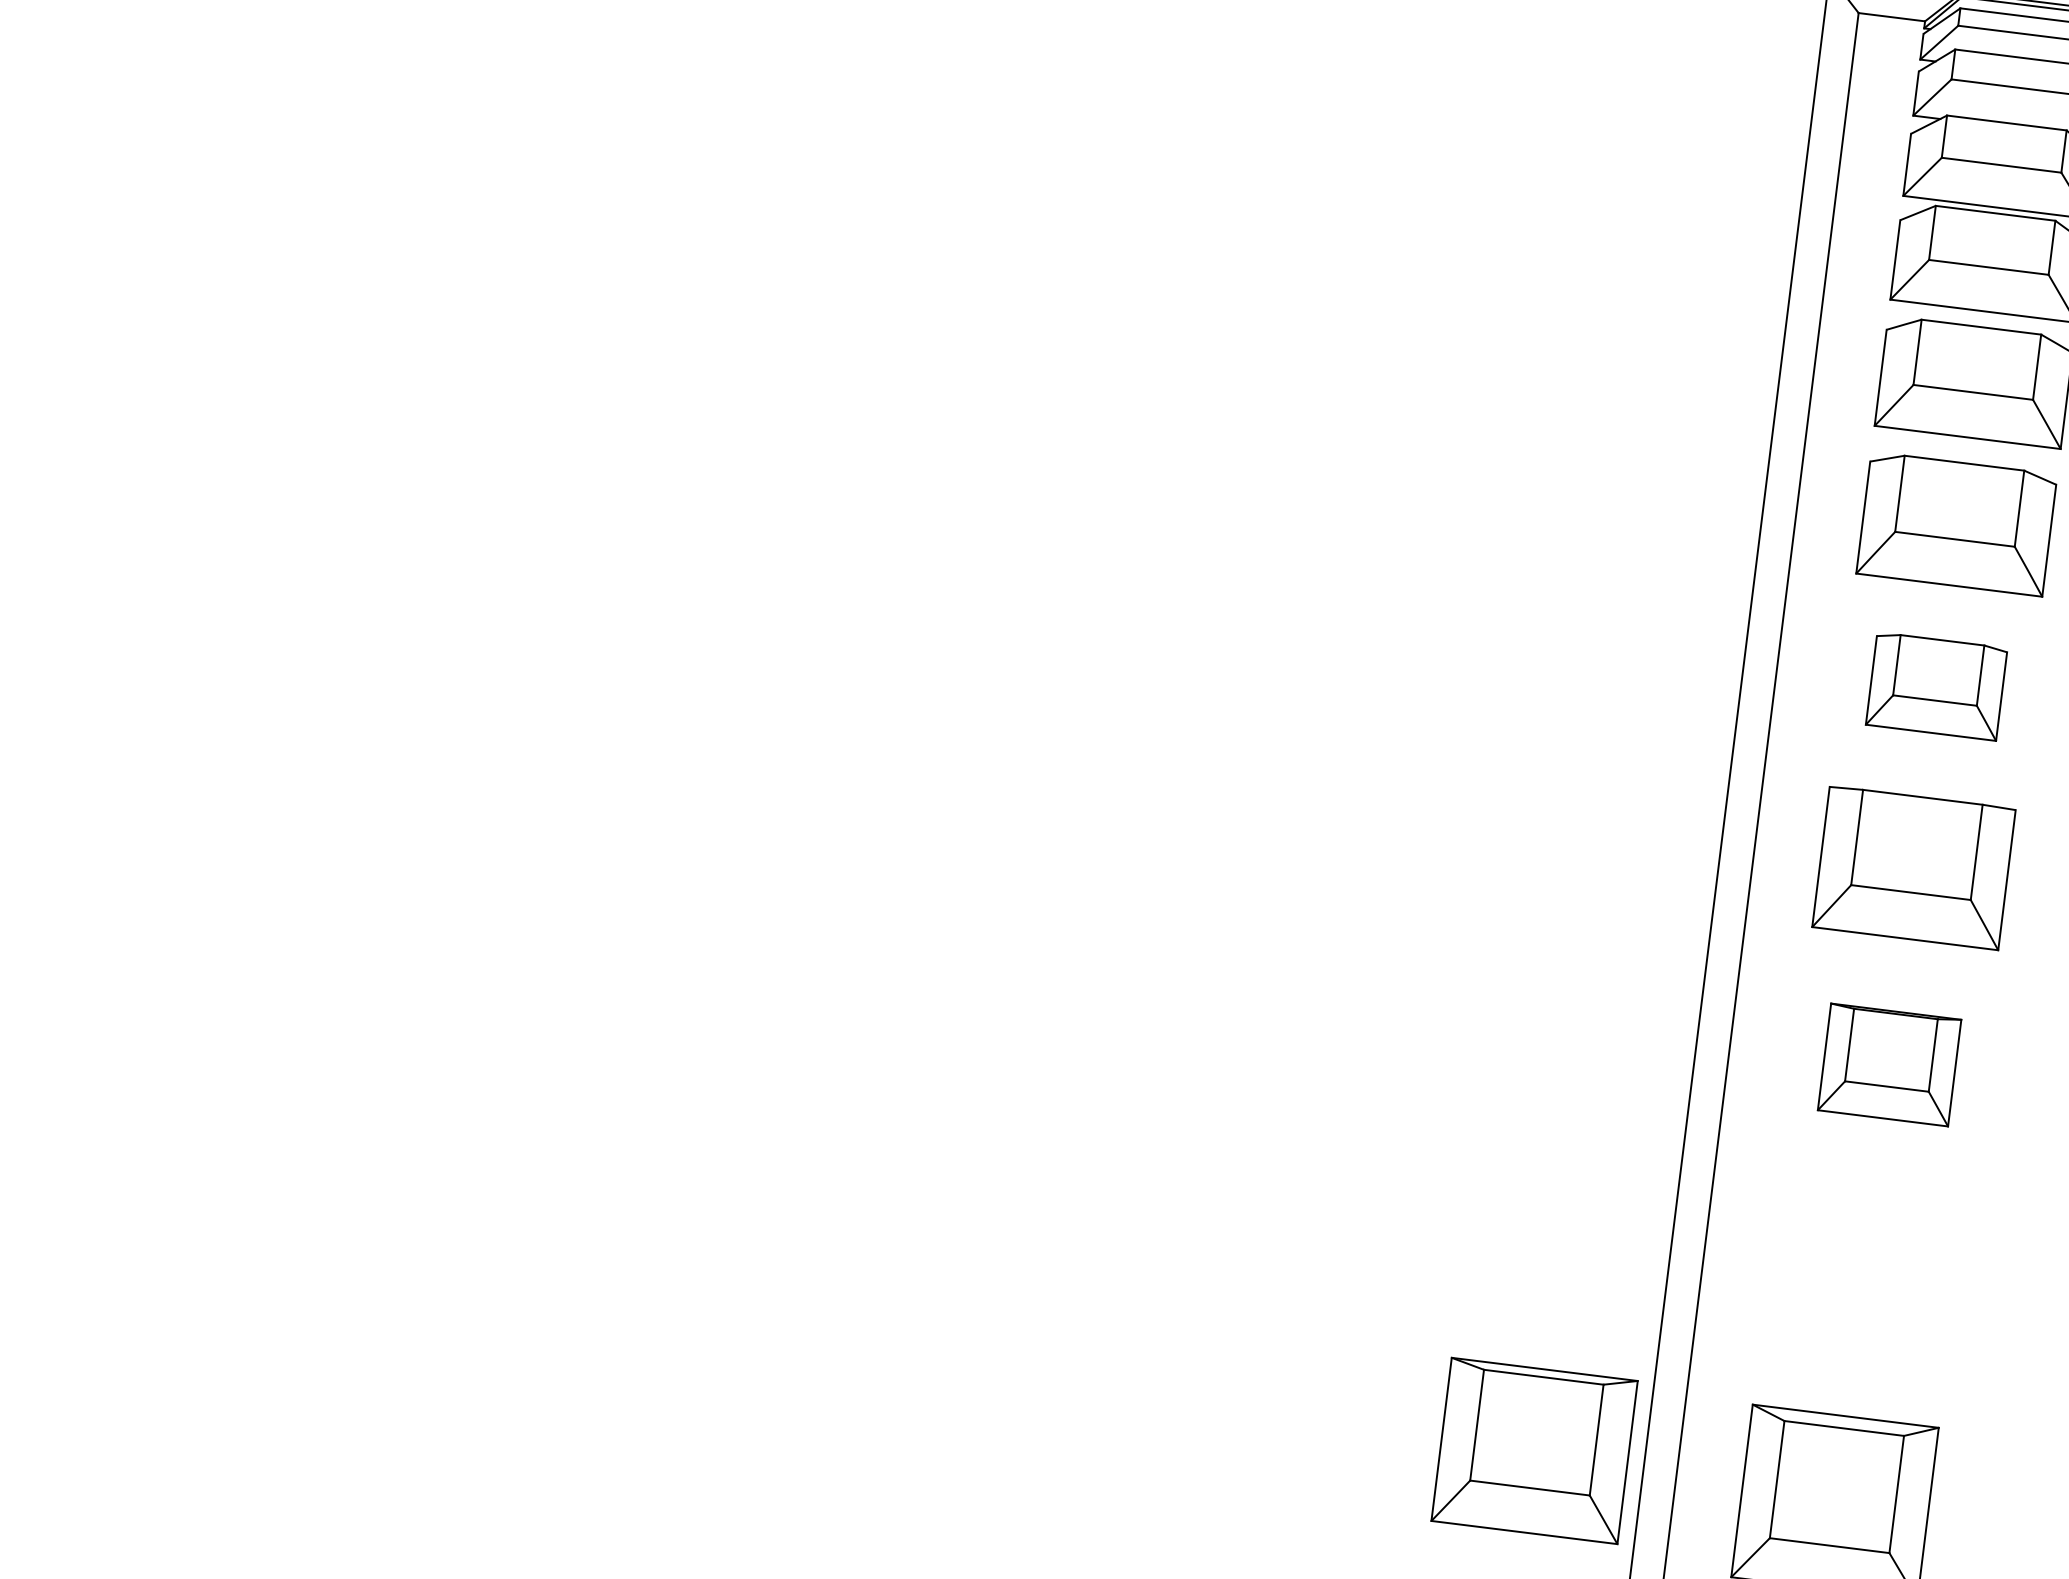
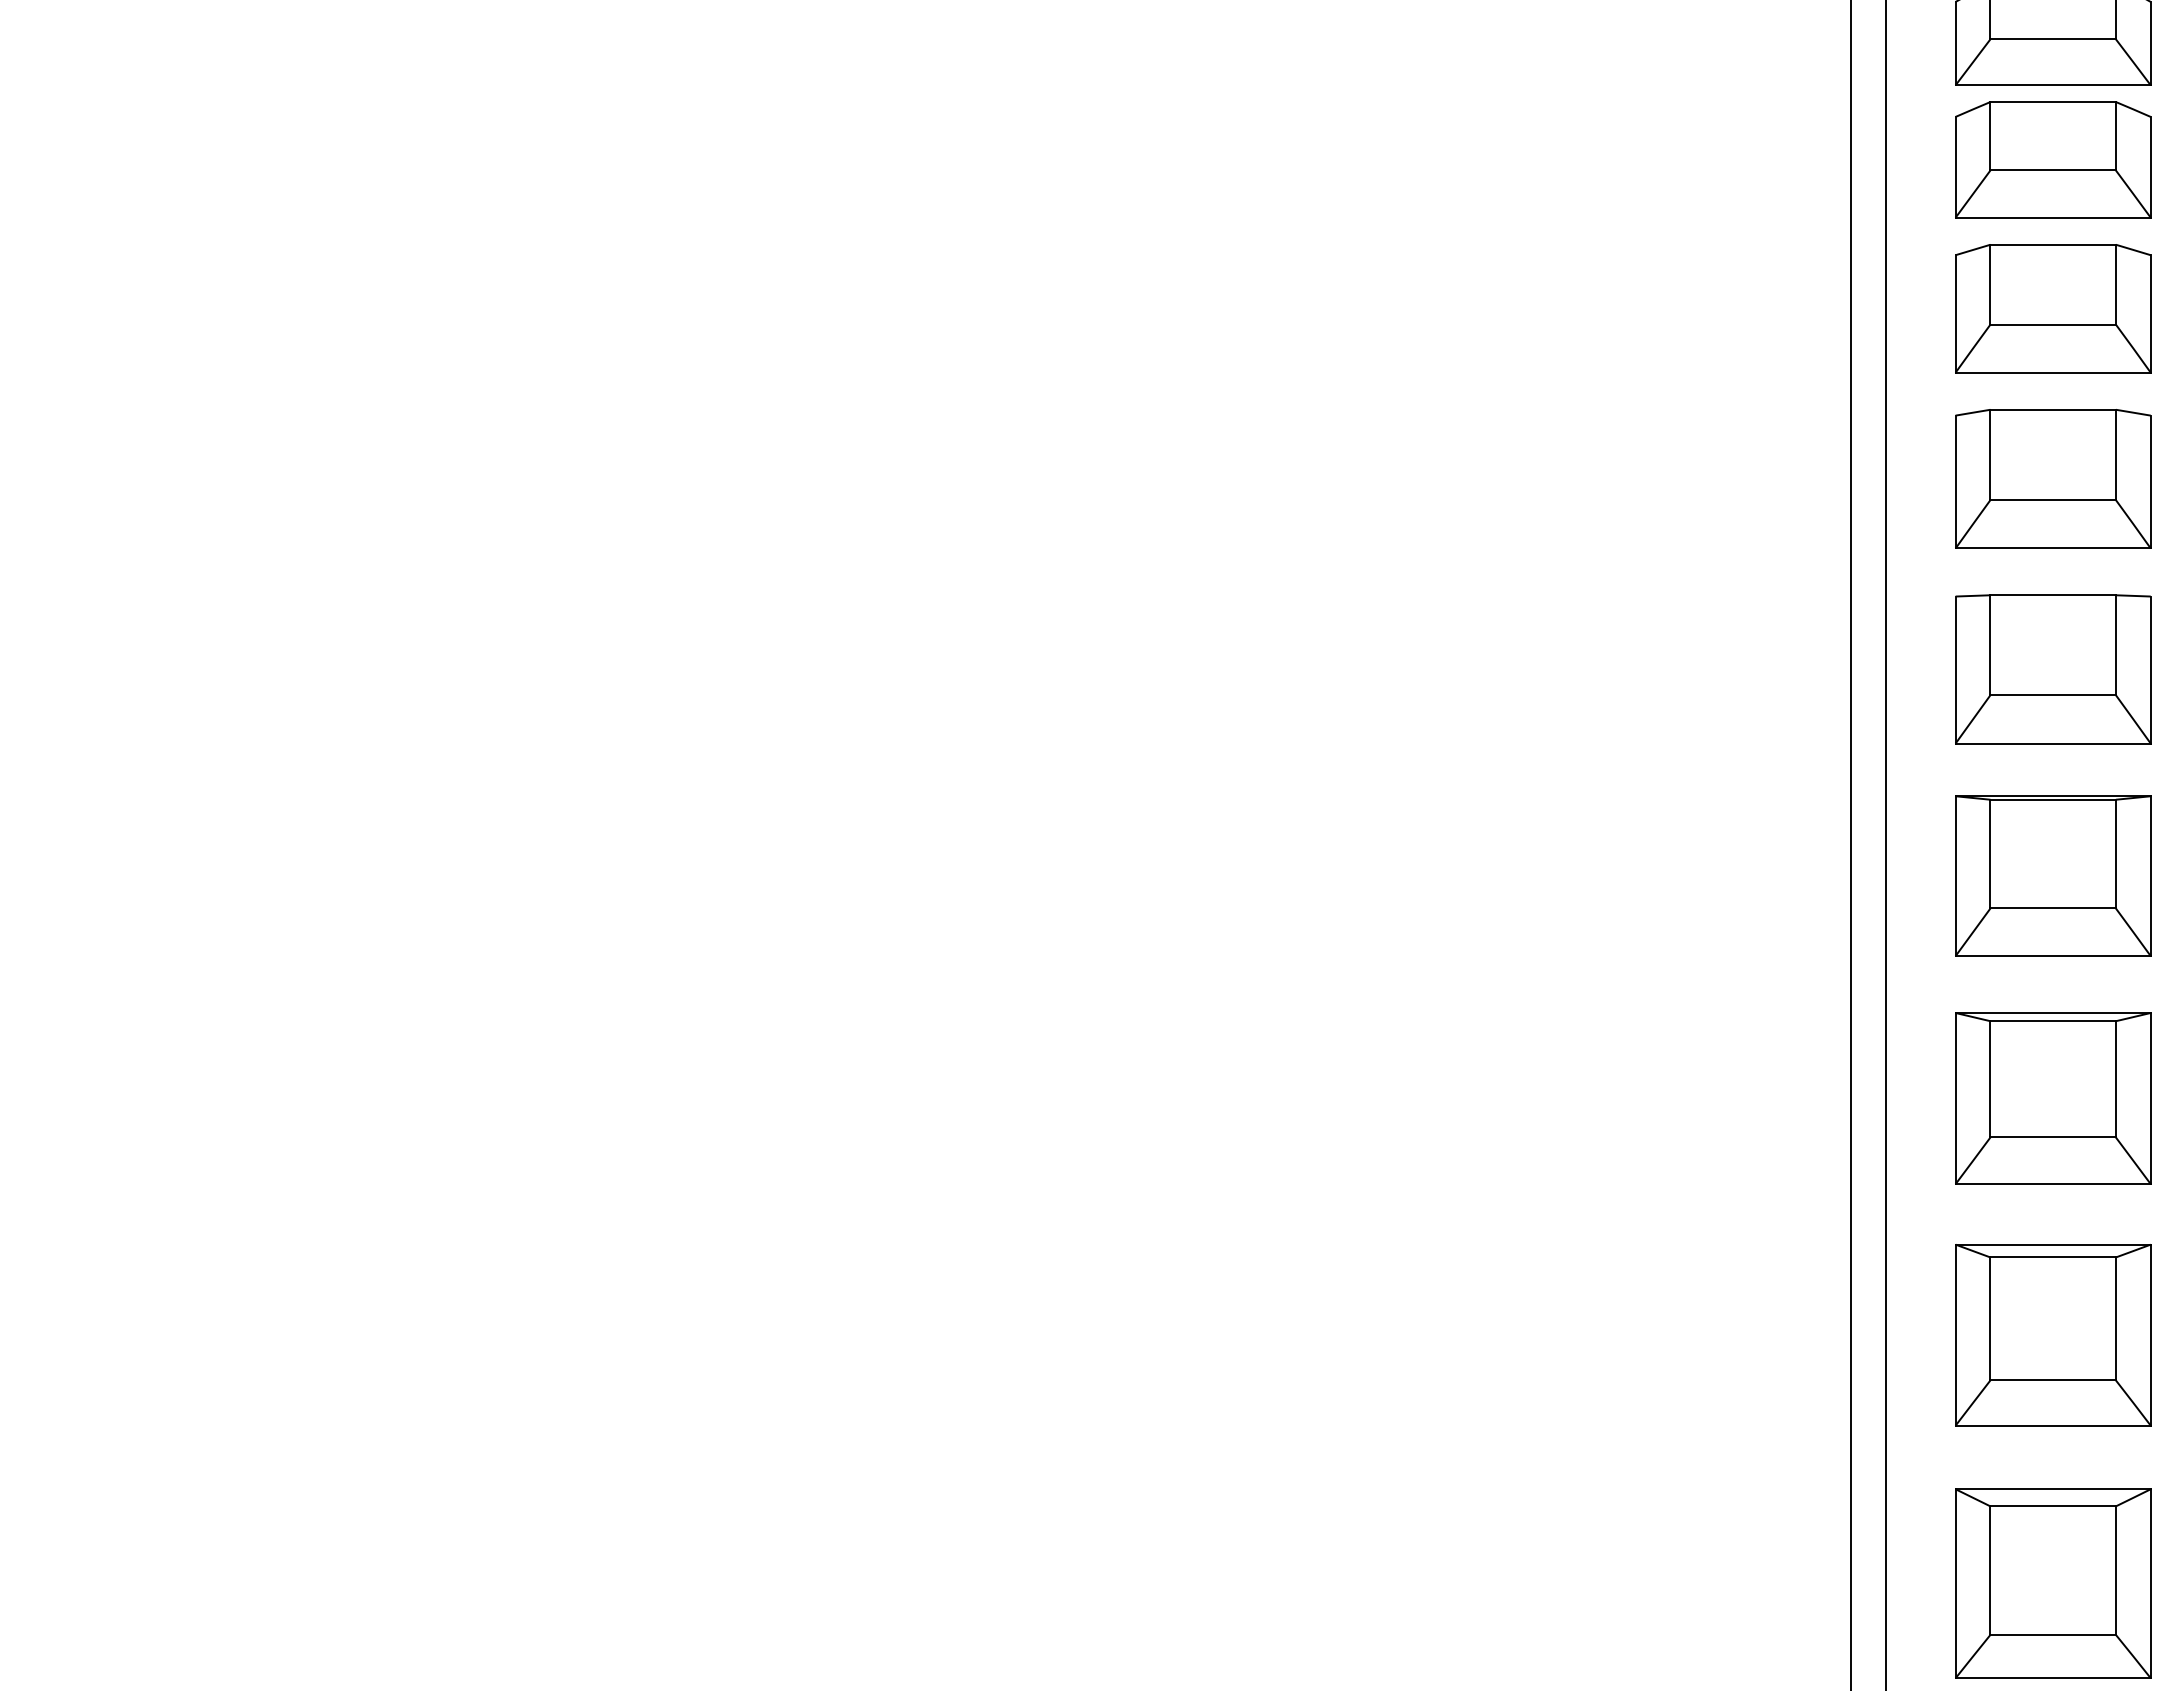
part: (1937, 686) -> (2053, 478), size x1.43
part: (1889, 1064) -> (2053, 875), size x1.43
part: (1534, 1450) -> (2053, 1098), moved

